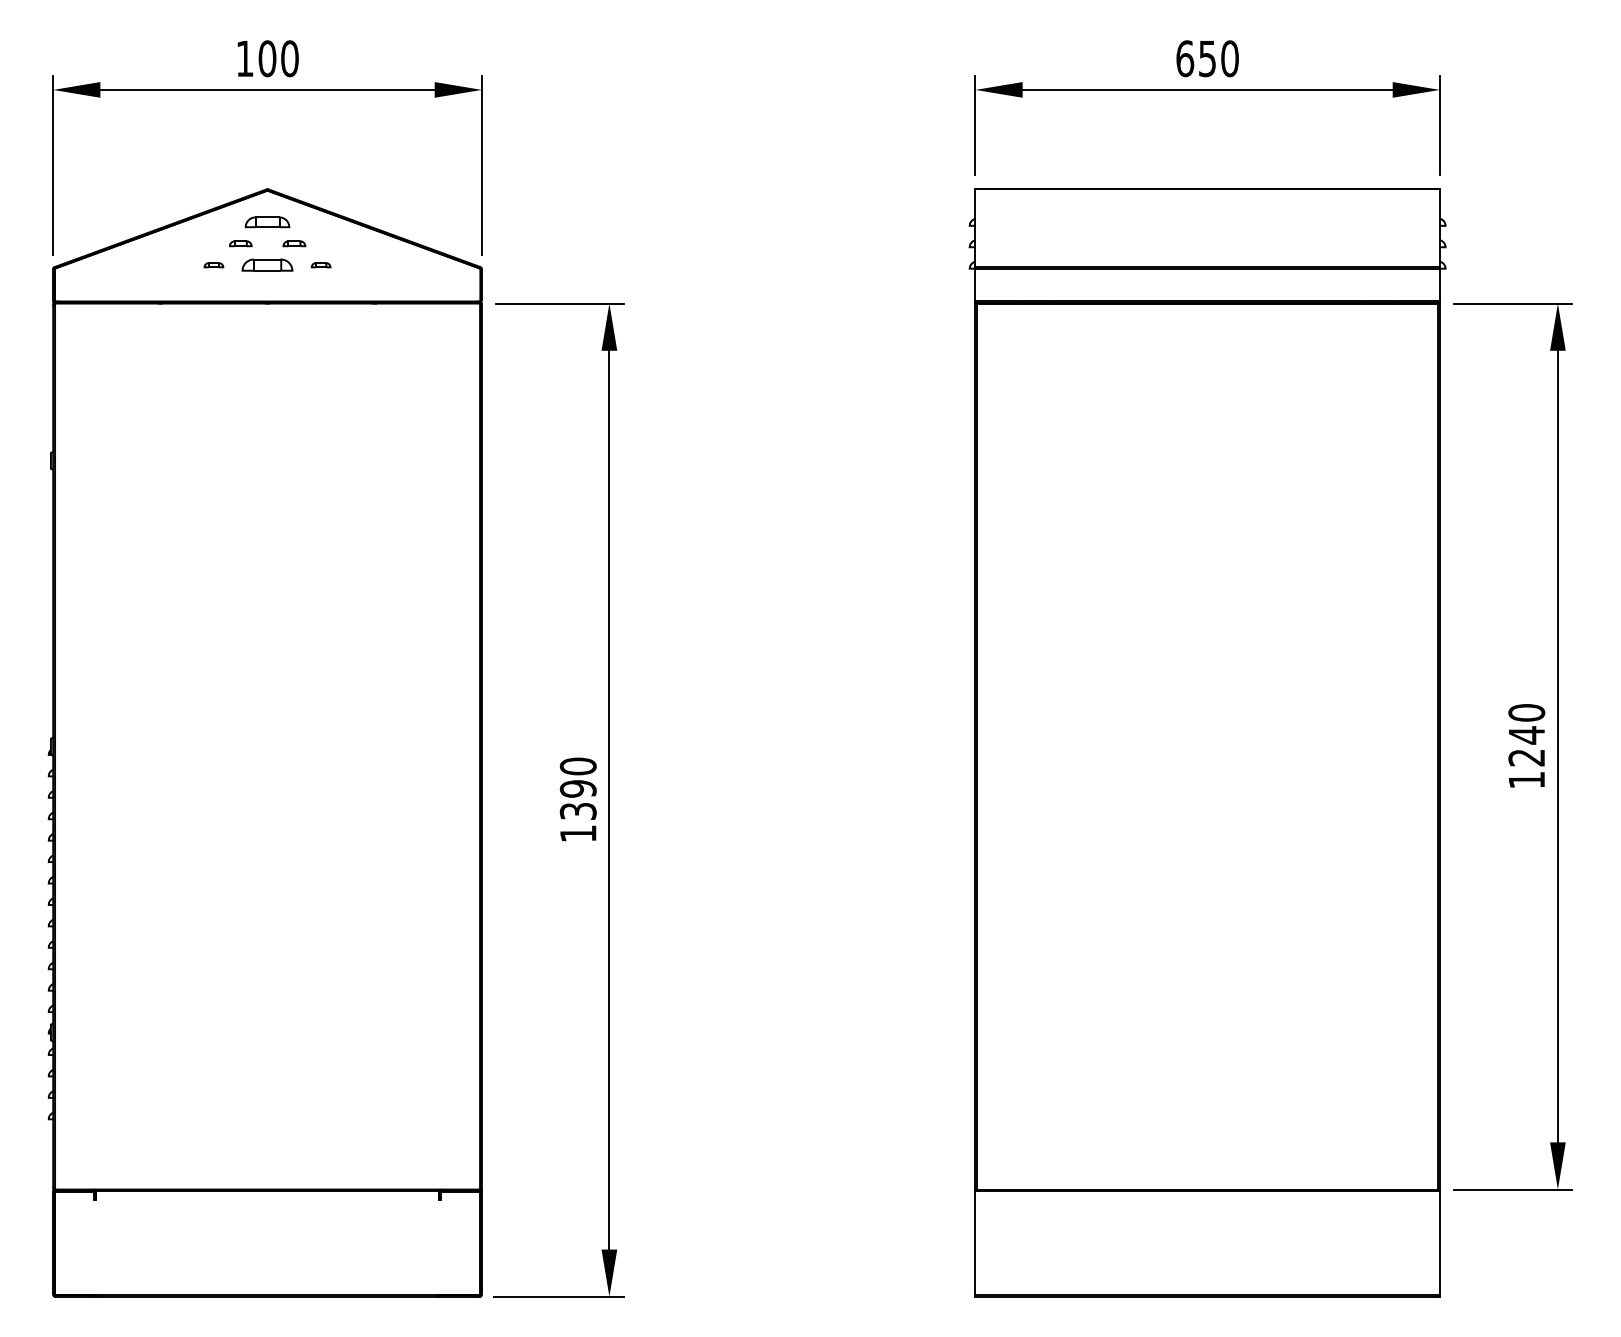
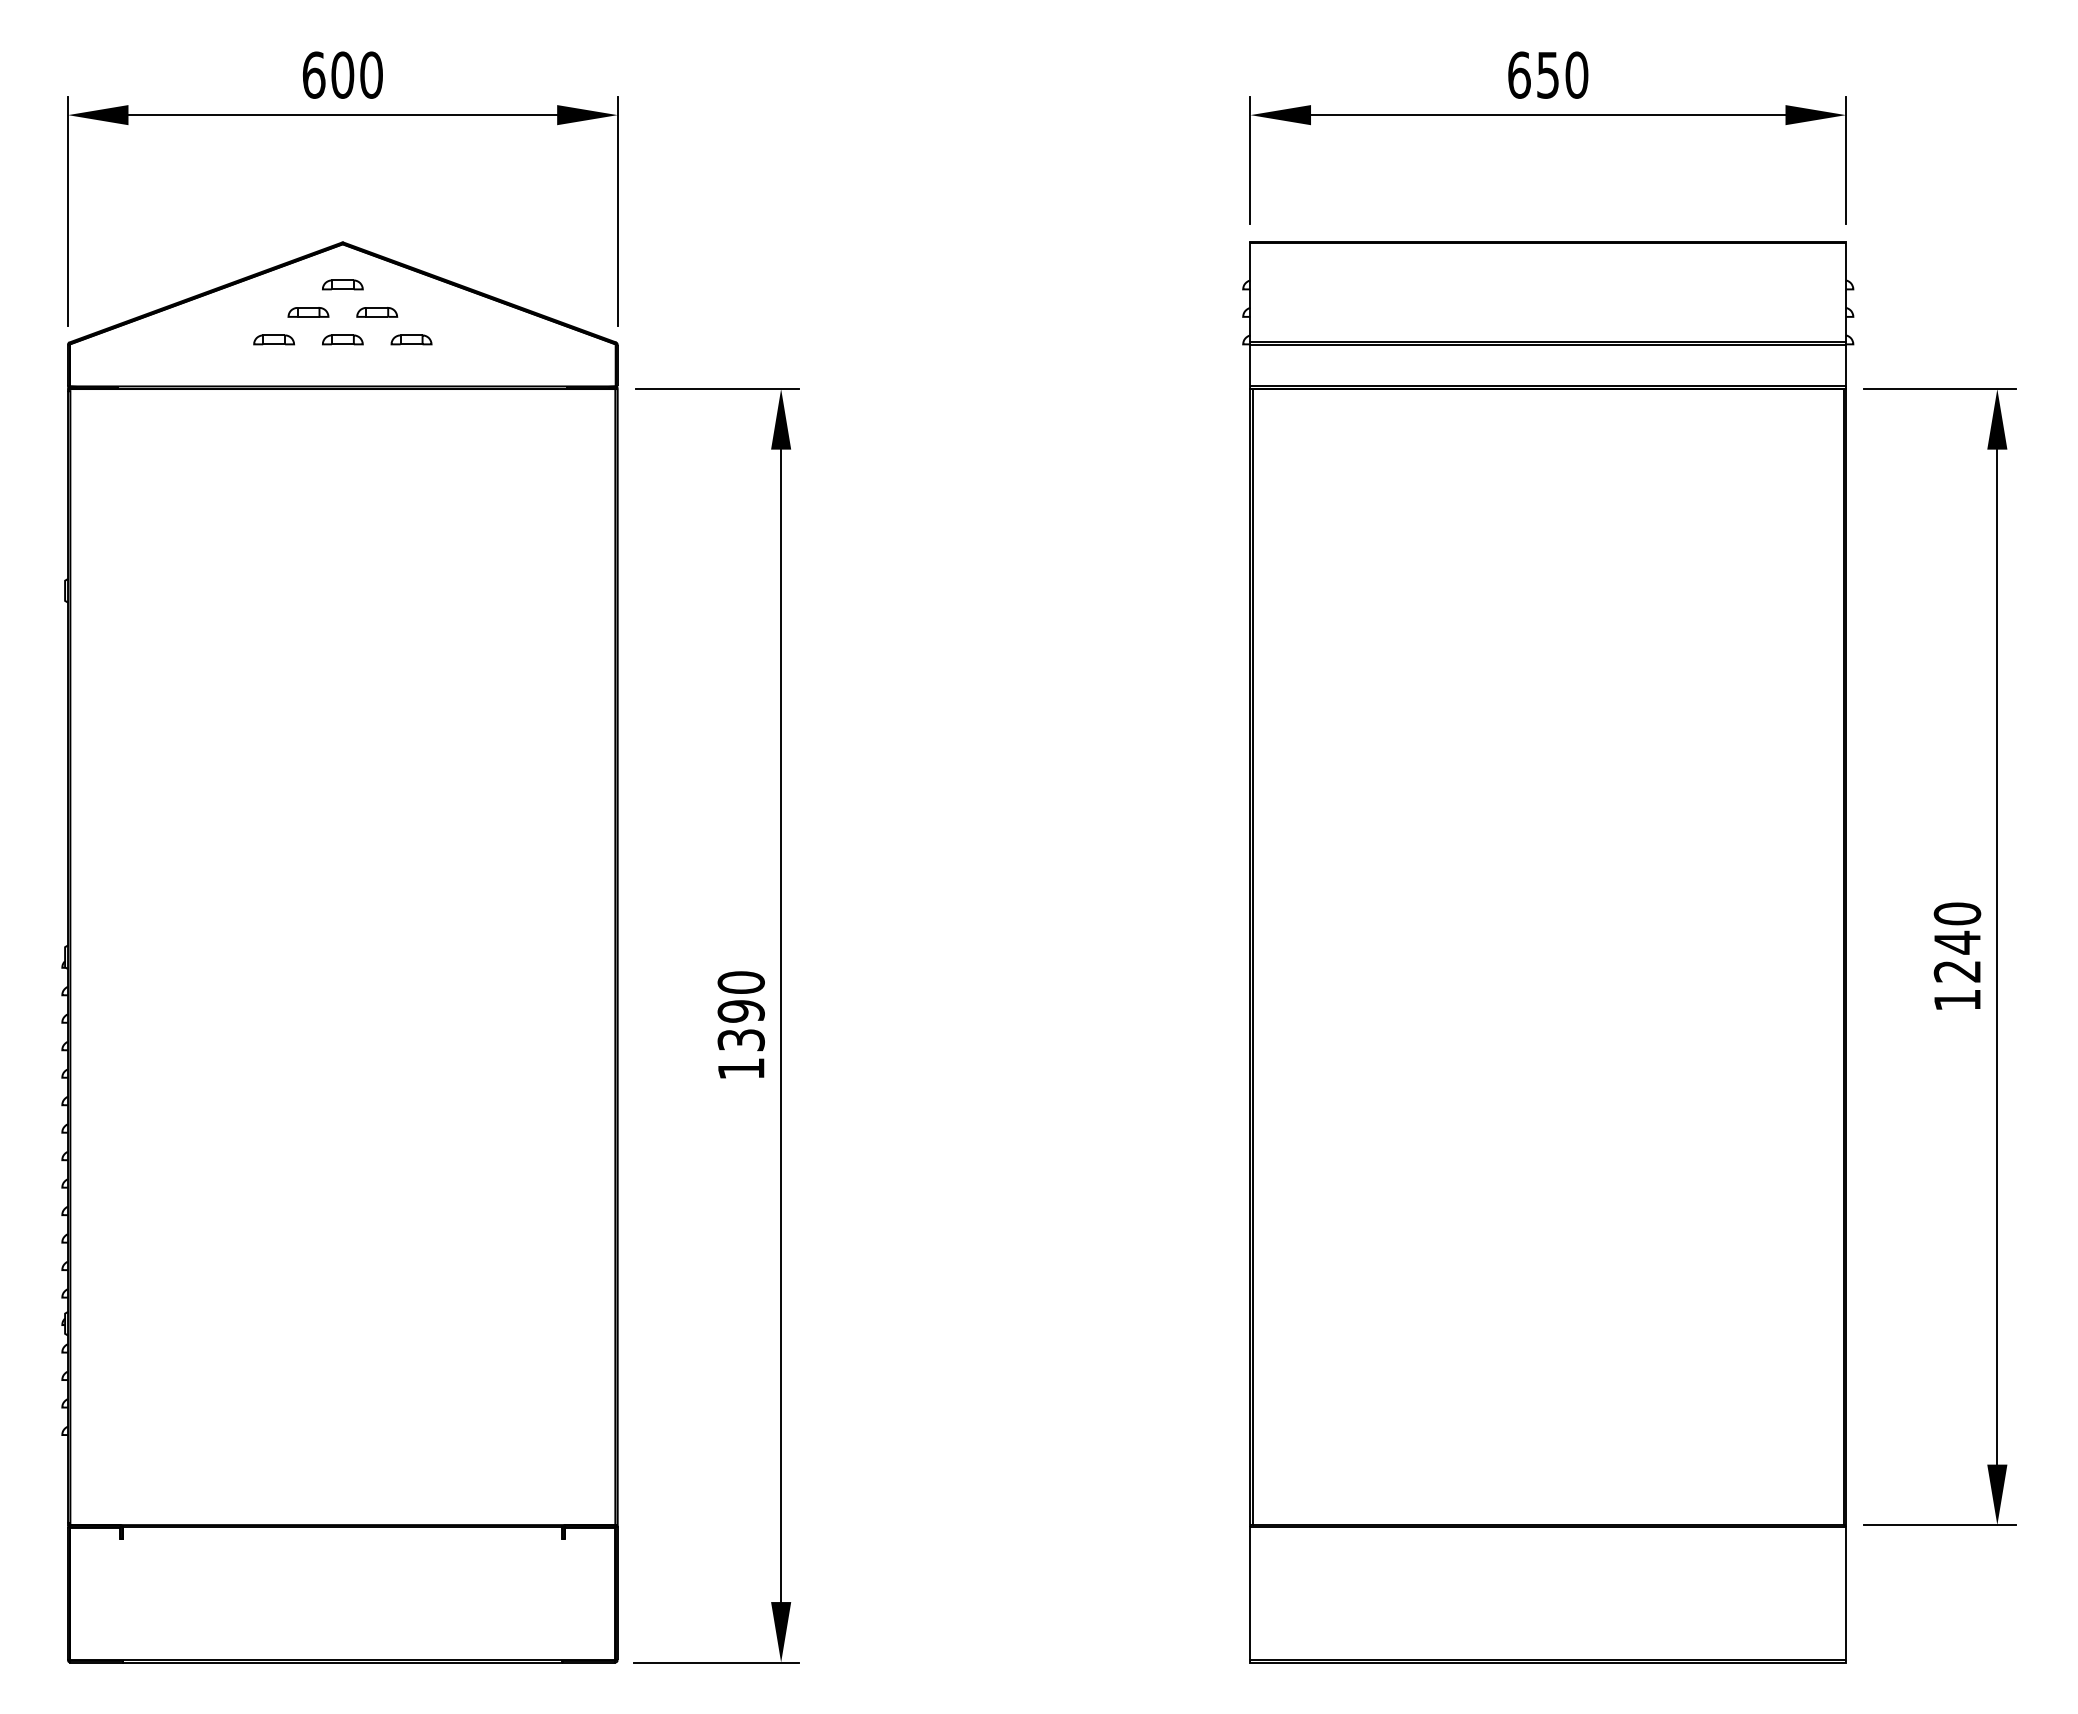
text: (244, 58) -> (313, 74), 100 -> 600
part: (267, 222) -> (342, 284), size x0.71
part: (240, 243) -> (308, 312), size x1.43
part: (294, 243) -> (377, 312), size x1.43
part: (213, 264) -> (273, 339), size x1.67
part: (267, 264) -> (342, 339), size x0.62
part: (321, 264) -> (411, 339), size x1.67

